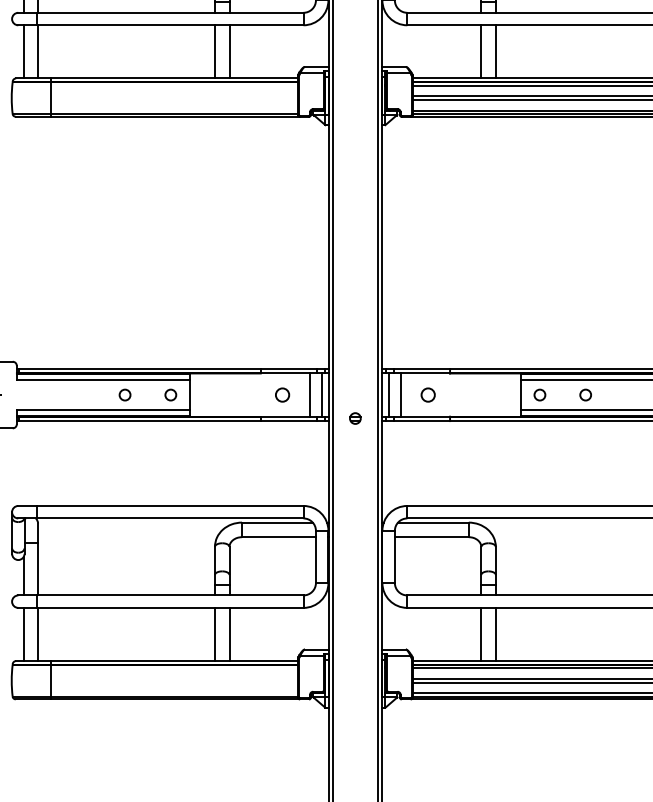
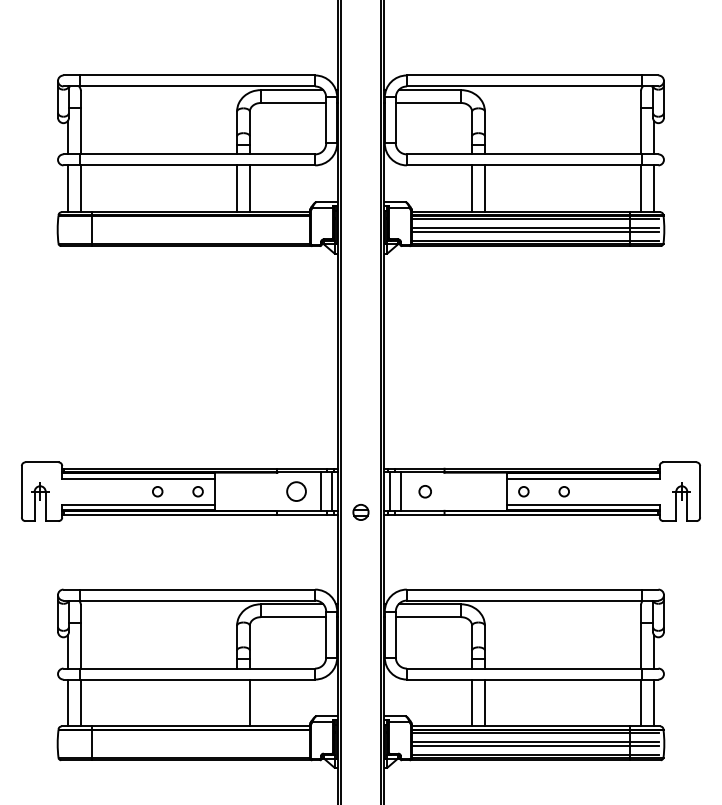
circle: (282, 394) -> (296, 491), size x1.6
part: (354, 418) -> (360, 512), size x1.6
line: (215, 633) -> (237, 702), removed

